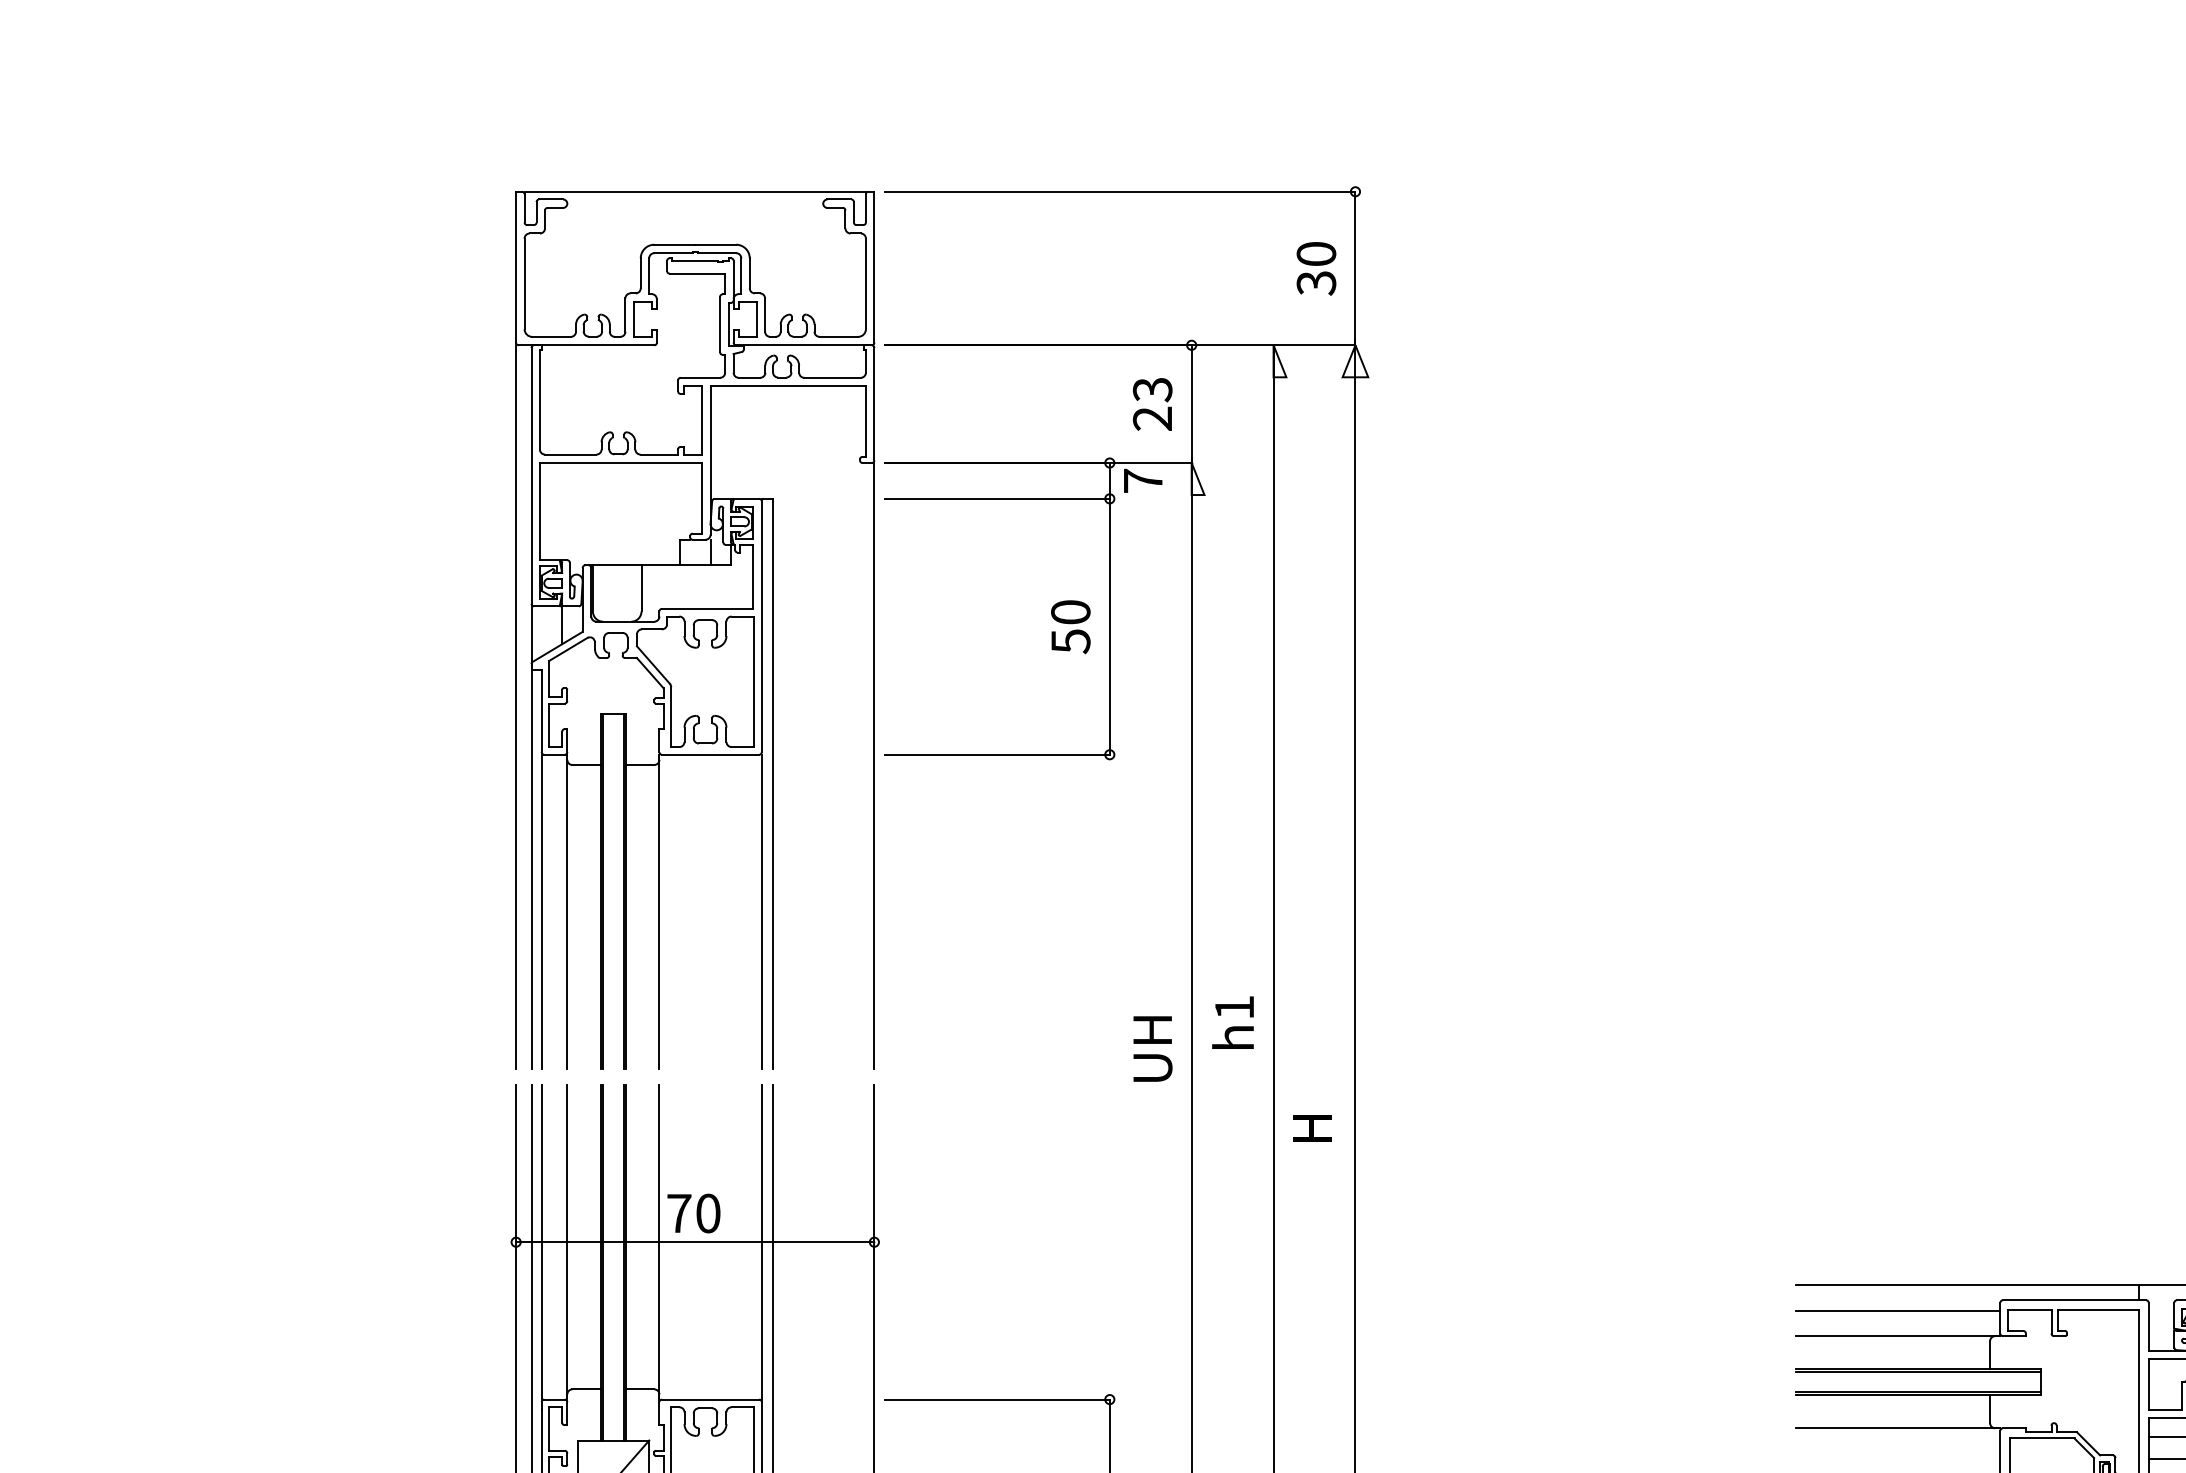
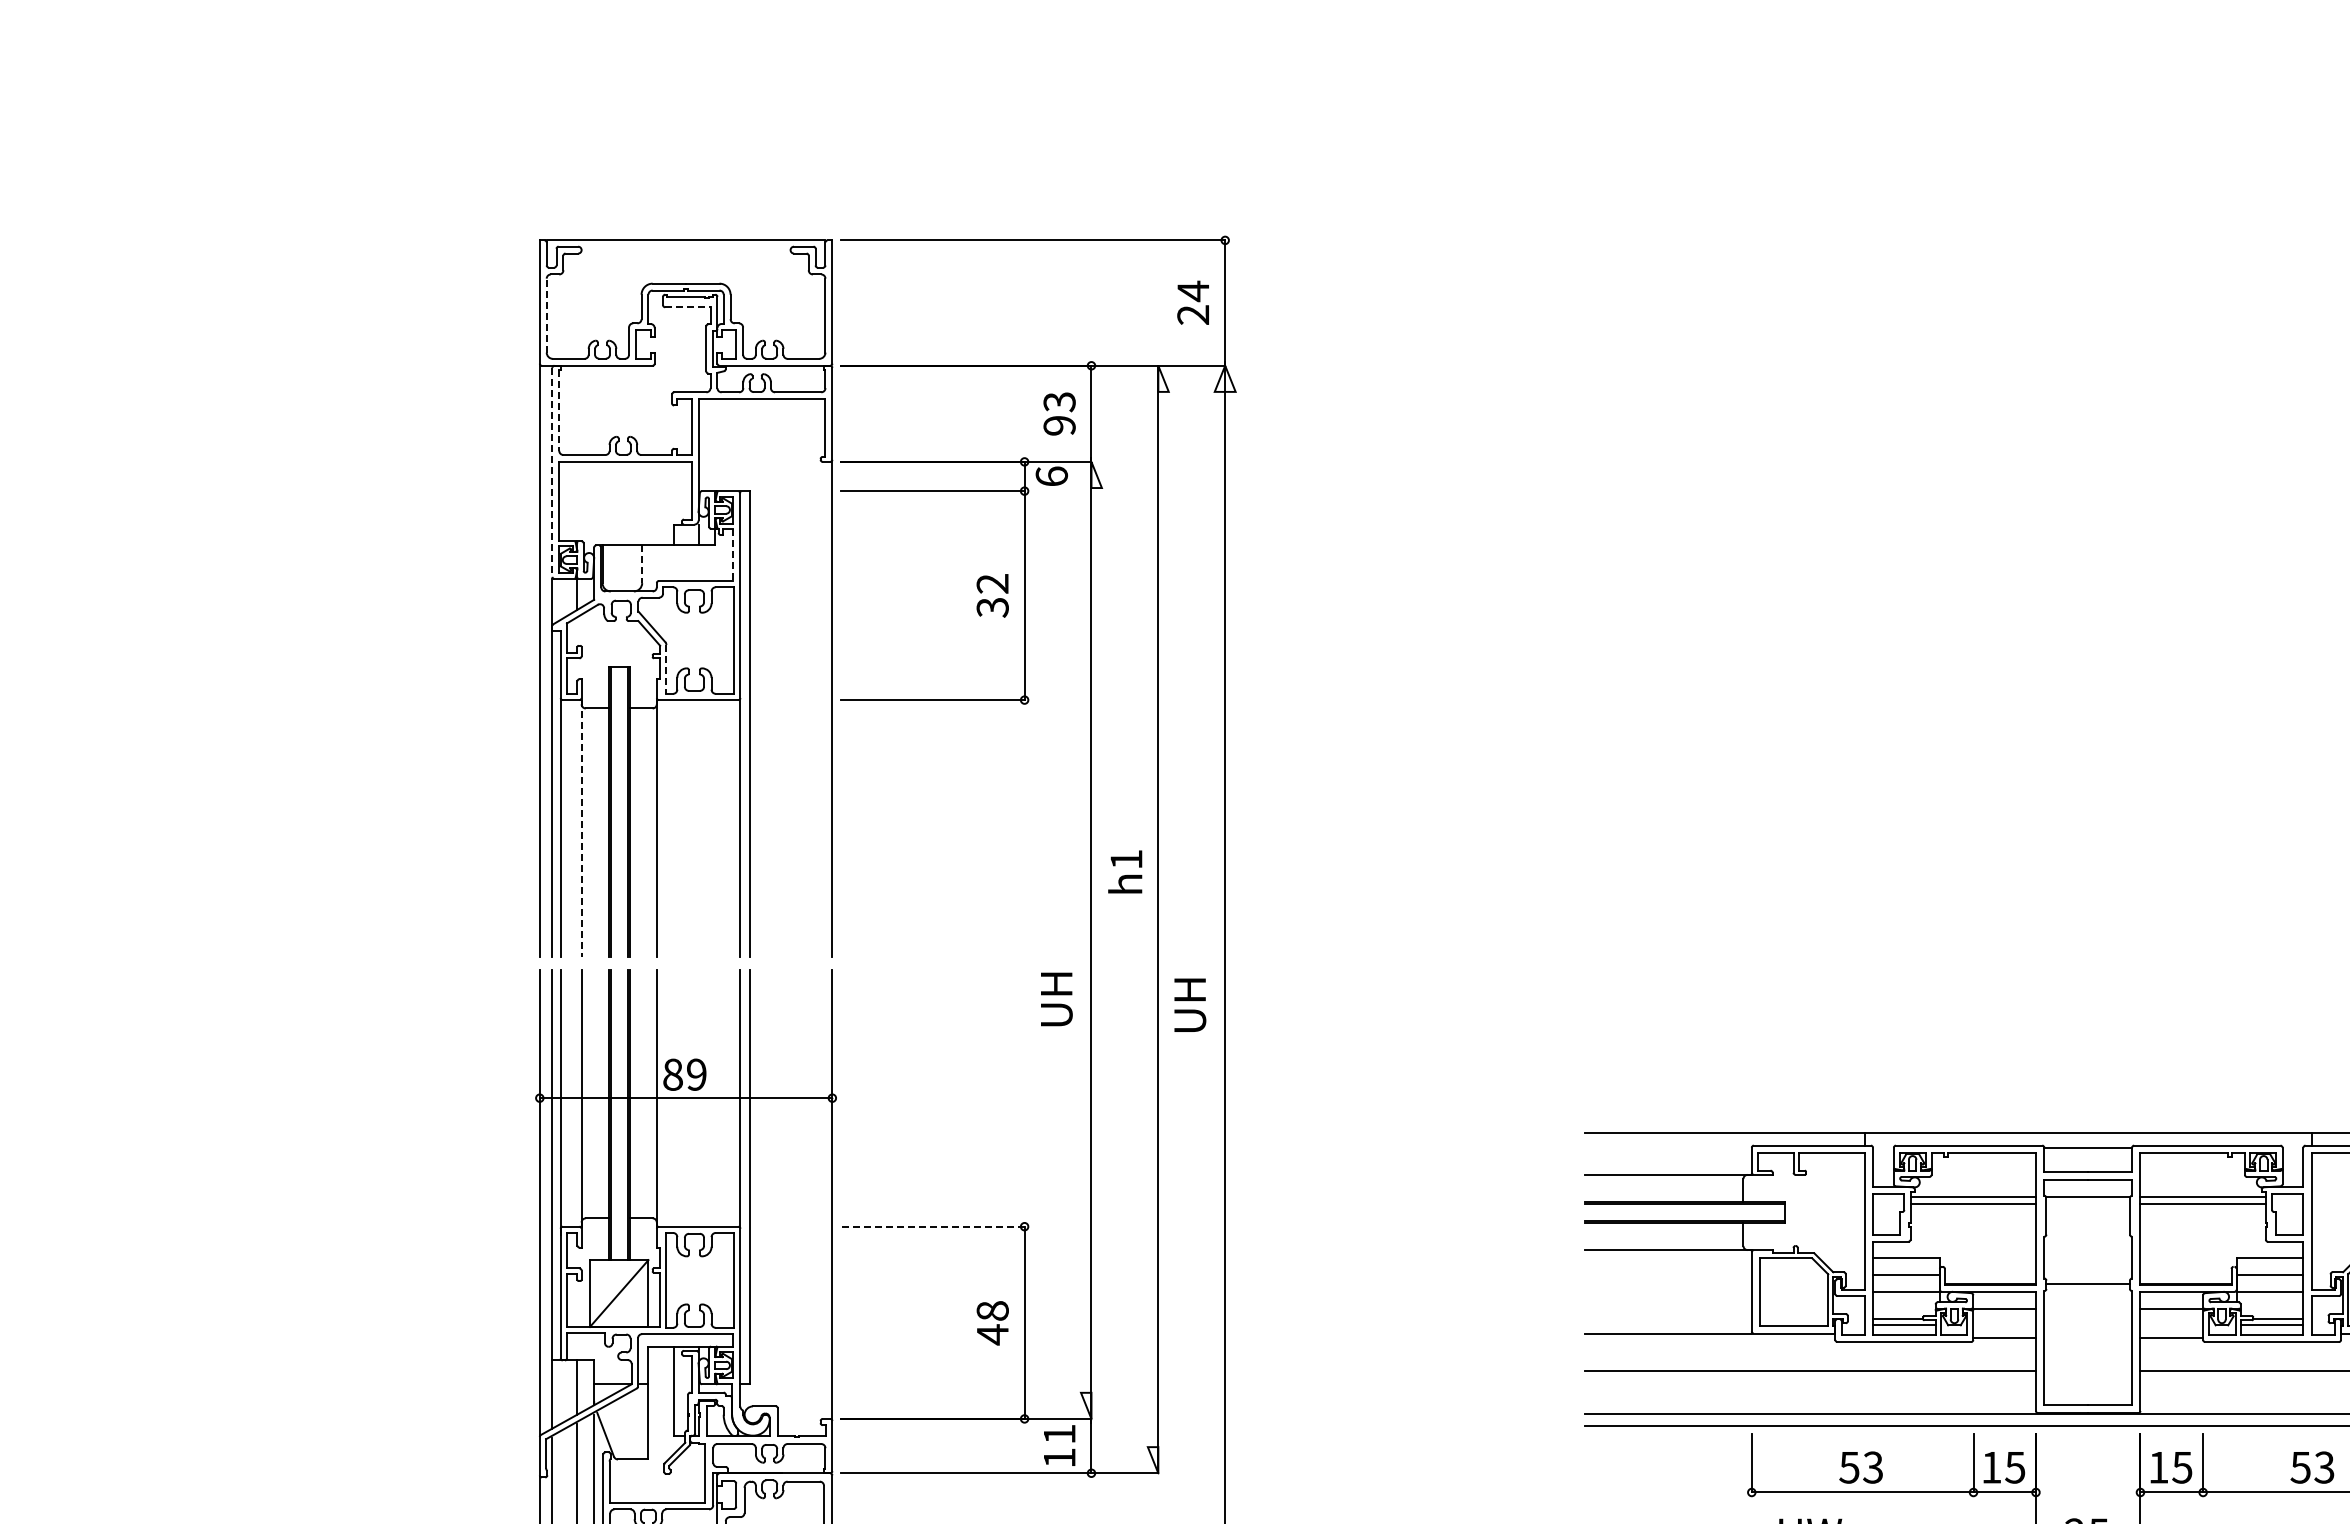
text: (1316, 267) -> (1193, 302), 30 -> 24
line: (696, 273) -> (687, 307), solid -> dashed
line: (524, 283) -> (546, 315), solid -> dashed
line: (540, 400) -> (559, 410), solid -> dashed
text: (1152, 418) -> (1059, 425), 23 -> 93
line: (531, 476) -> (552, 472), solid -> dashed
text: (1142, 480) -> (1051, 476), 7 -> 6
line: (753, 577) -> (733, 555), solid -> dashed
line: (641, 588) -> (642, 564), solid -> dashed
text: (1070, 626) -> (992, 595), 50 -> 32
line: (671, 717) -> (666, 669), solid -> dashed
line: (567, 911) -> (581, 828), solid -> dashed
text: (1233, 1022) -> (1125, 871), moved
text: (1152, 1049) -> (1056, 999), moved
text: (1312, 1127) -> (1190, 1004), H -> UH
text: (693, 1213) -> (684, 1074), 70 -> 89
line: (1897, 1309) -> (1667, 1153), removed
line: (997, 1399) -> (932, 1226), solid -> dashed

